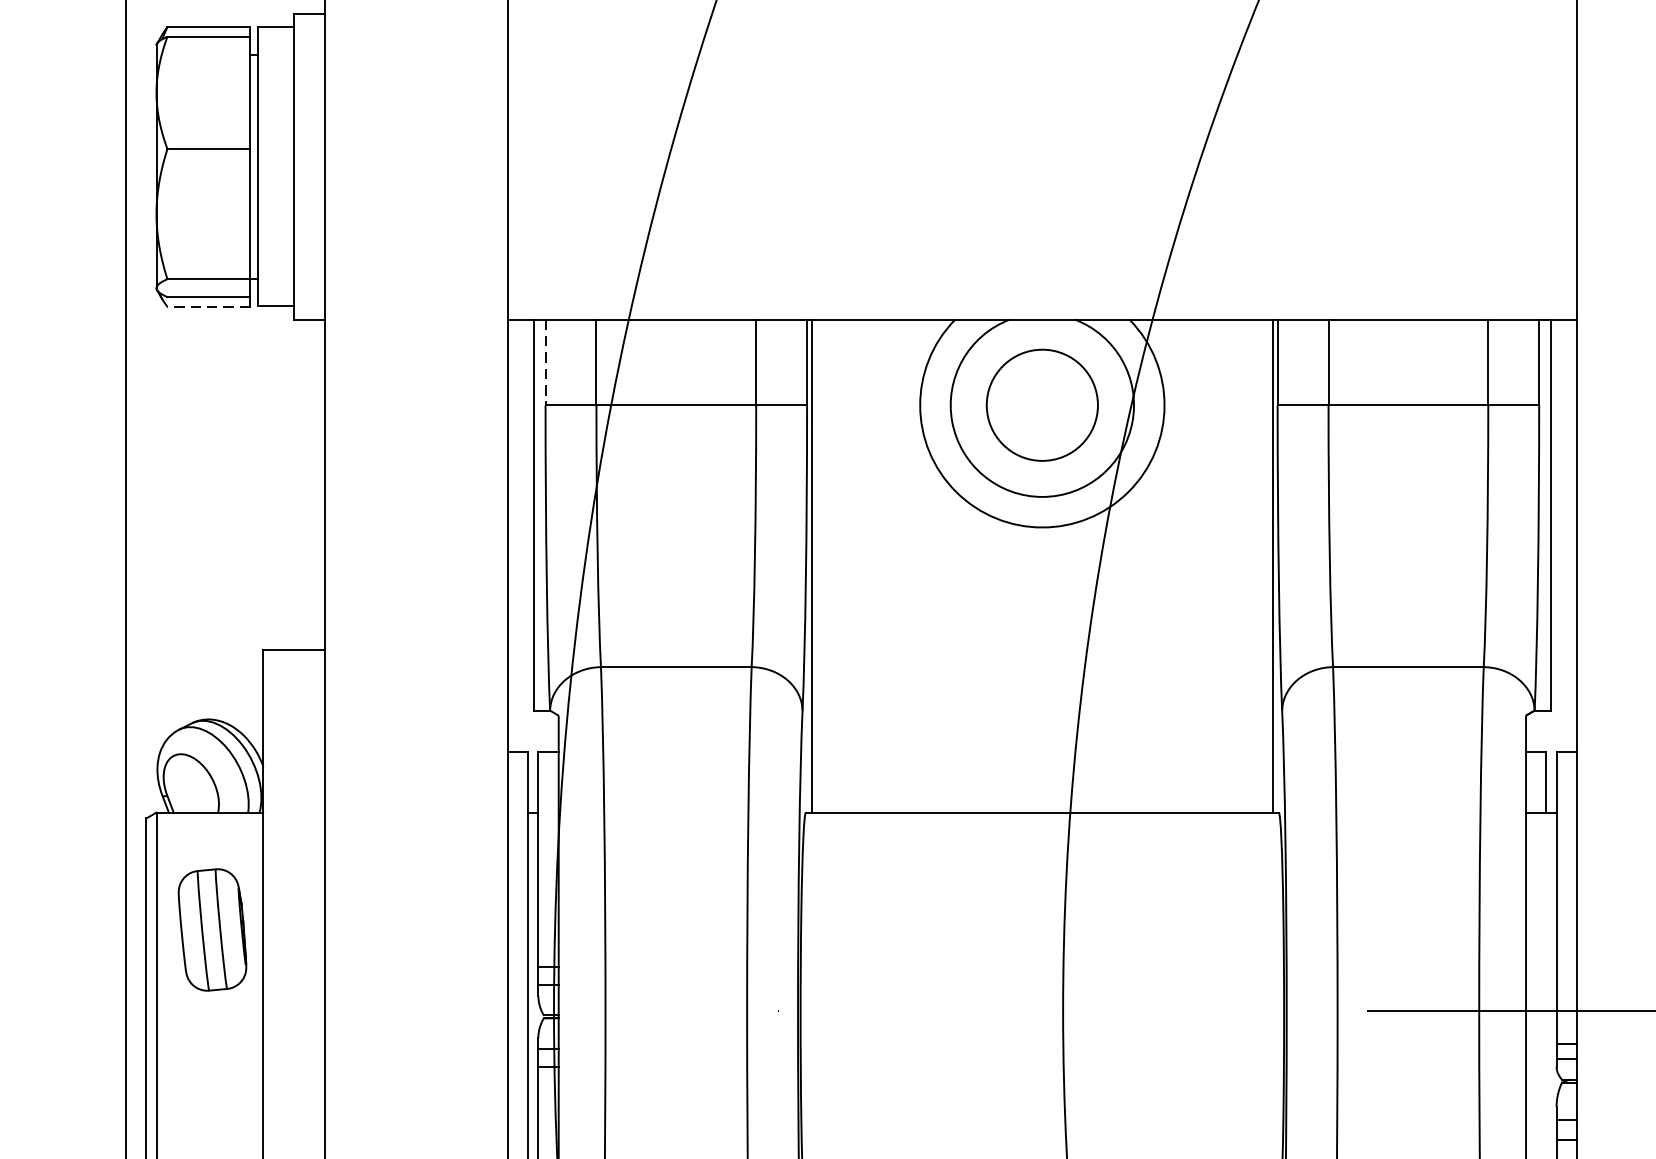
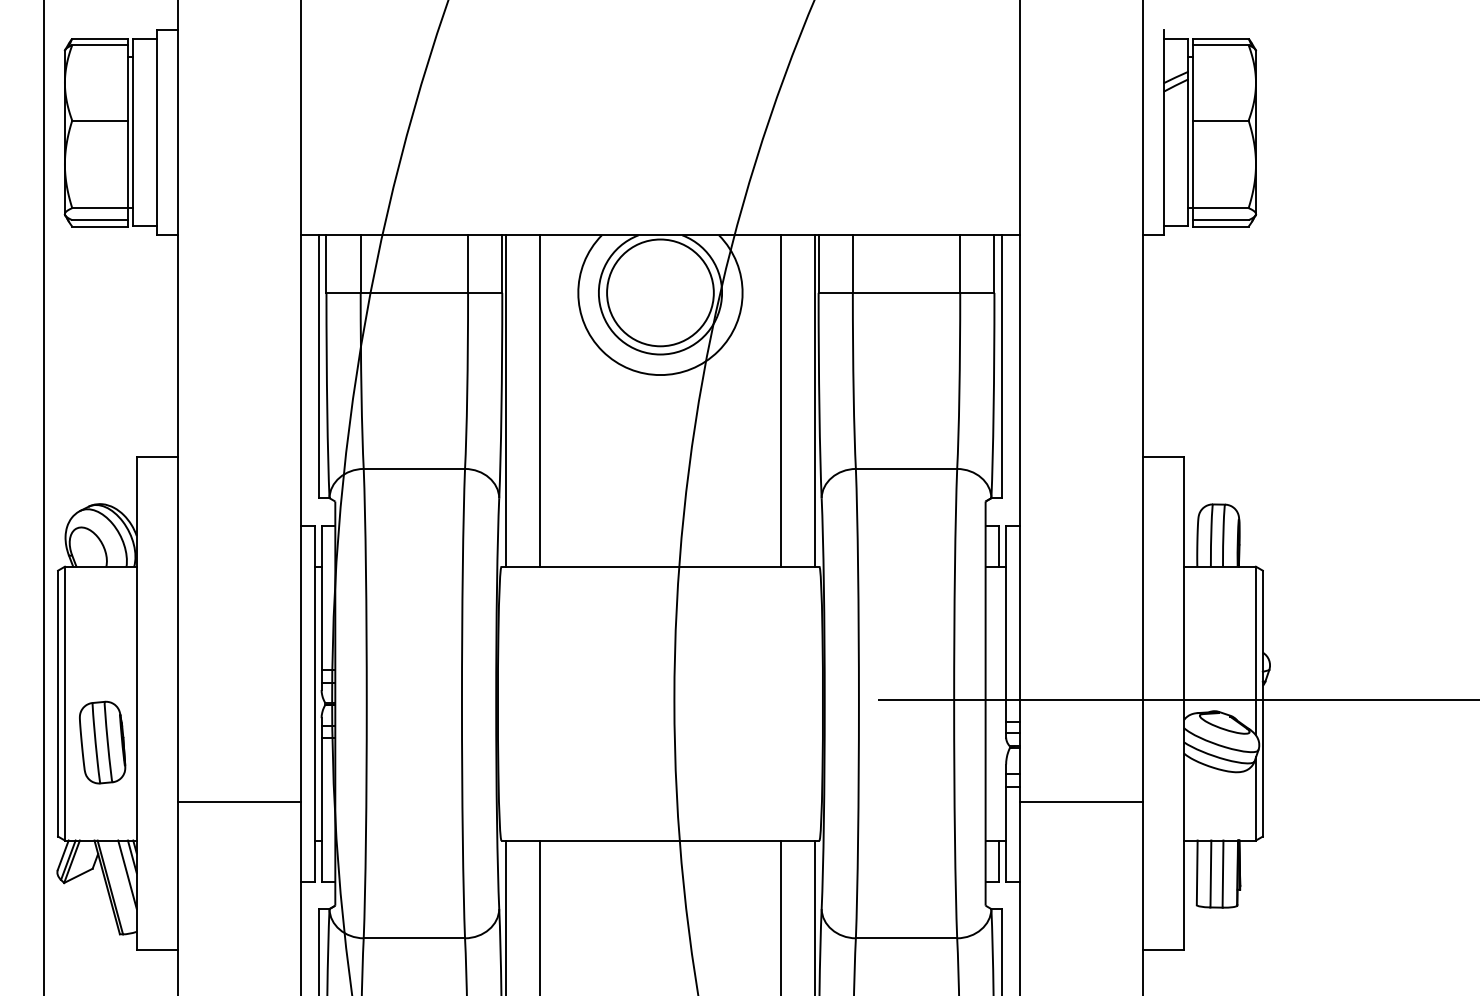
line: (209, 306) -> (100, 226), dashed -> solid
line: (545, 363) -> (326, 264), dashed -> solid
circle: (1042, 404) -> (660, 292), size x1.43
line: (862, 565) -> (539, 400), added
line: (1222, 565) -> (781, 400), added
part: (212, 929) -> (102, 742), moved

